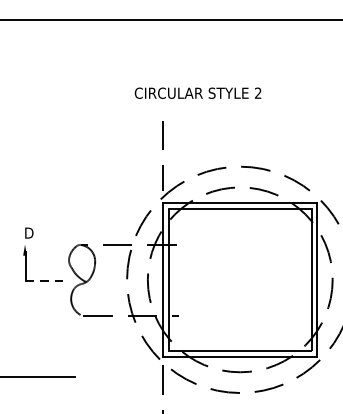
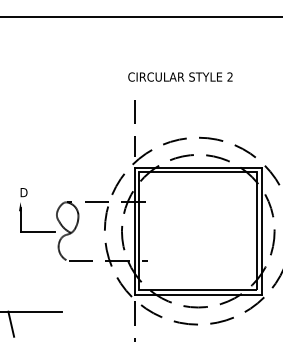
text: (198, 92) -> (180, 76), moved
line: (45, 280) -> (37, 231), dashed -> solid
line: (14, 391) -> (11, 323), added

